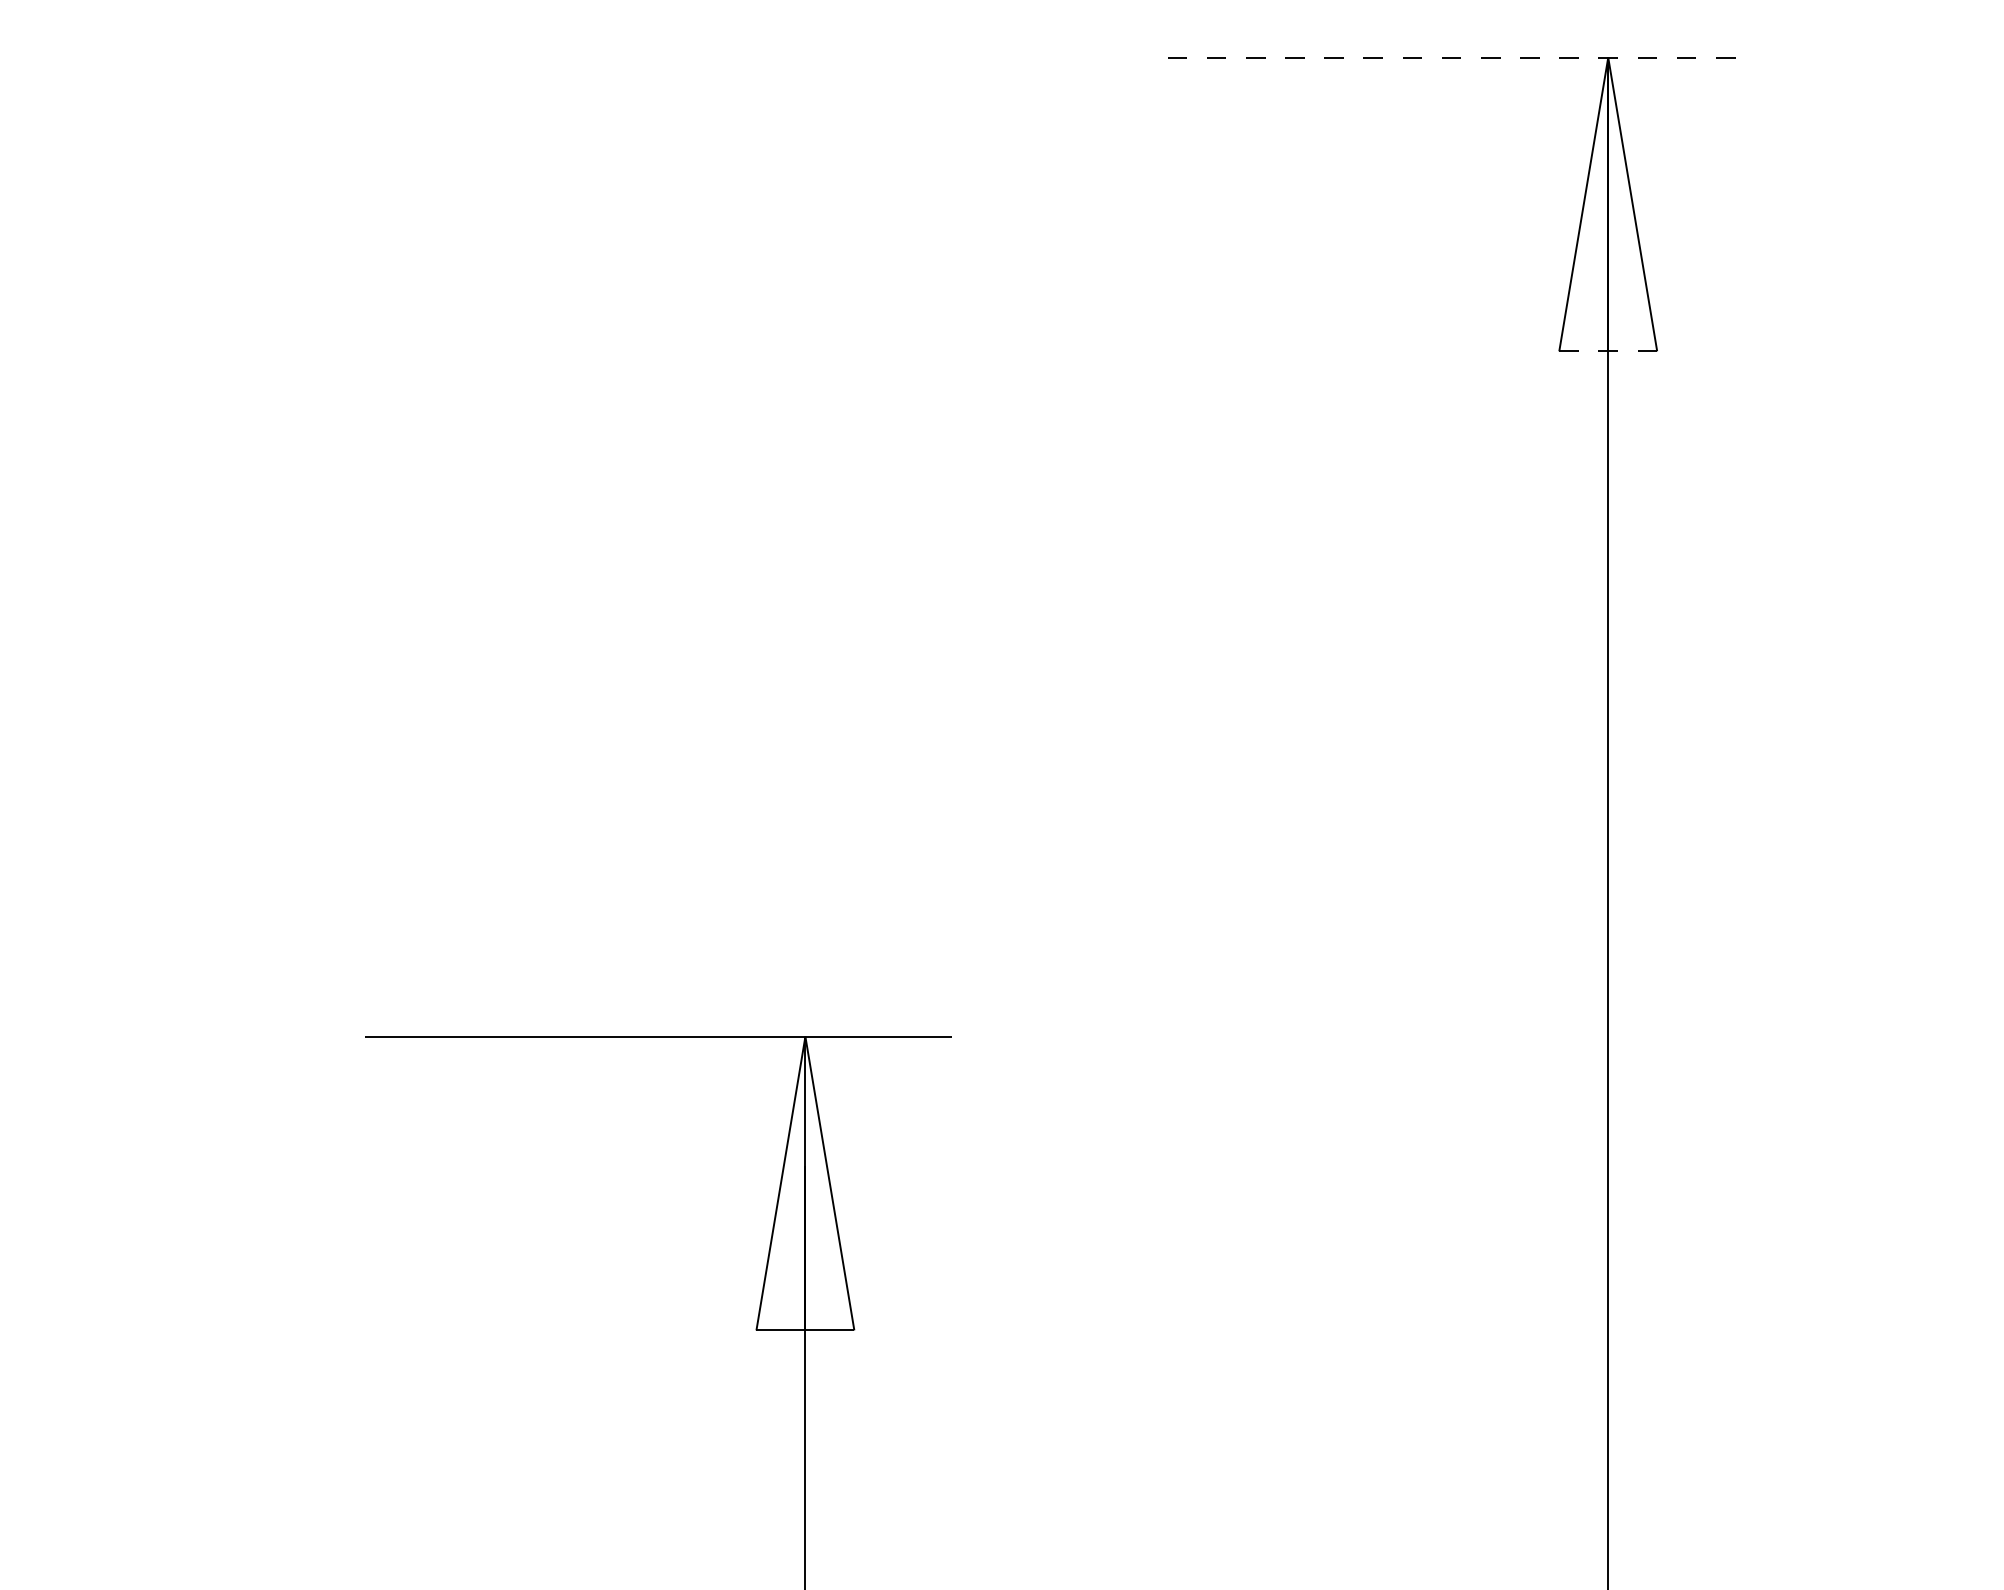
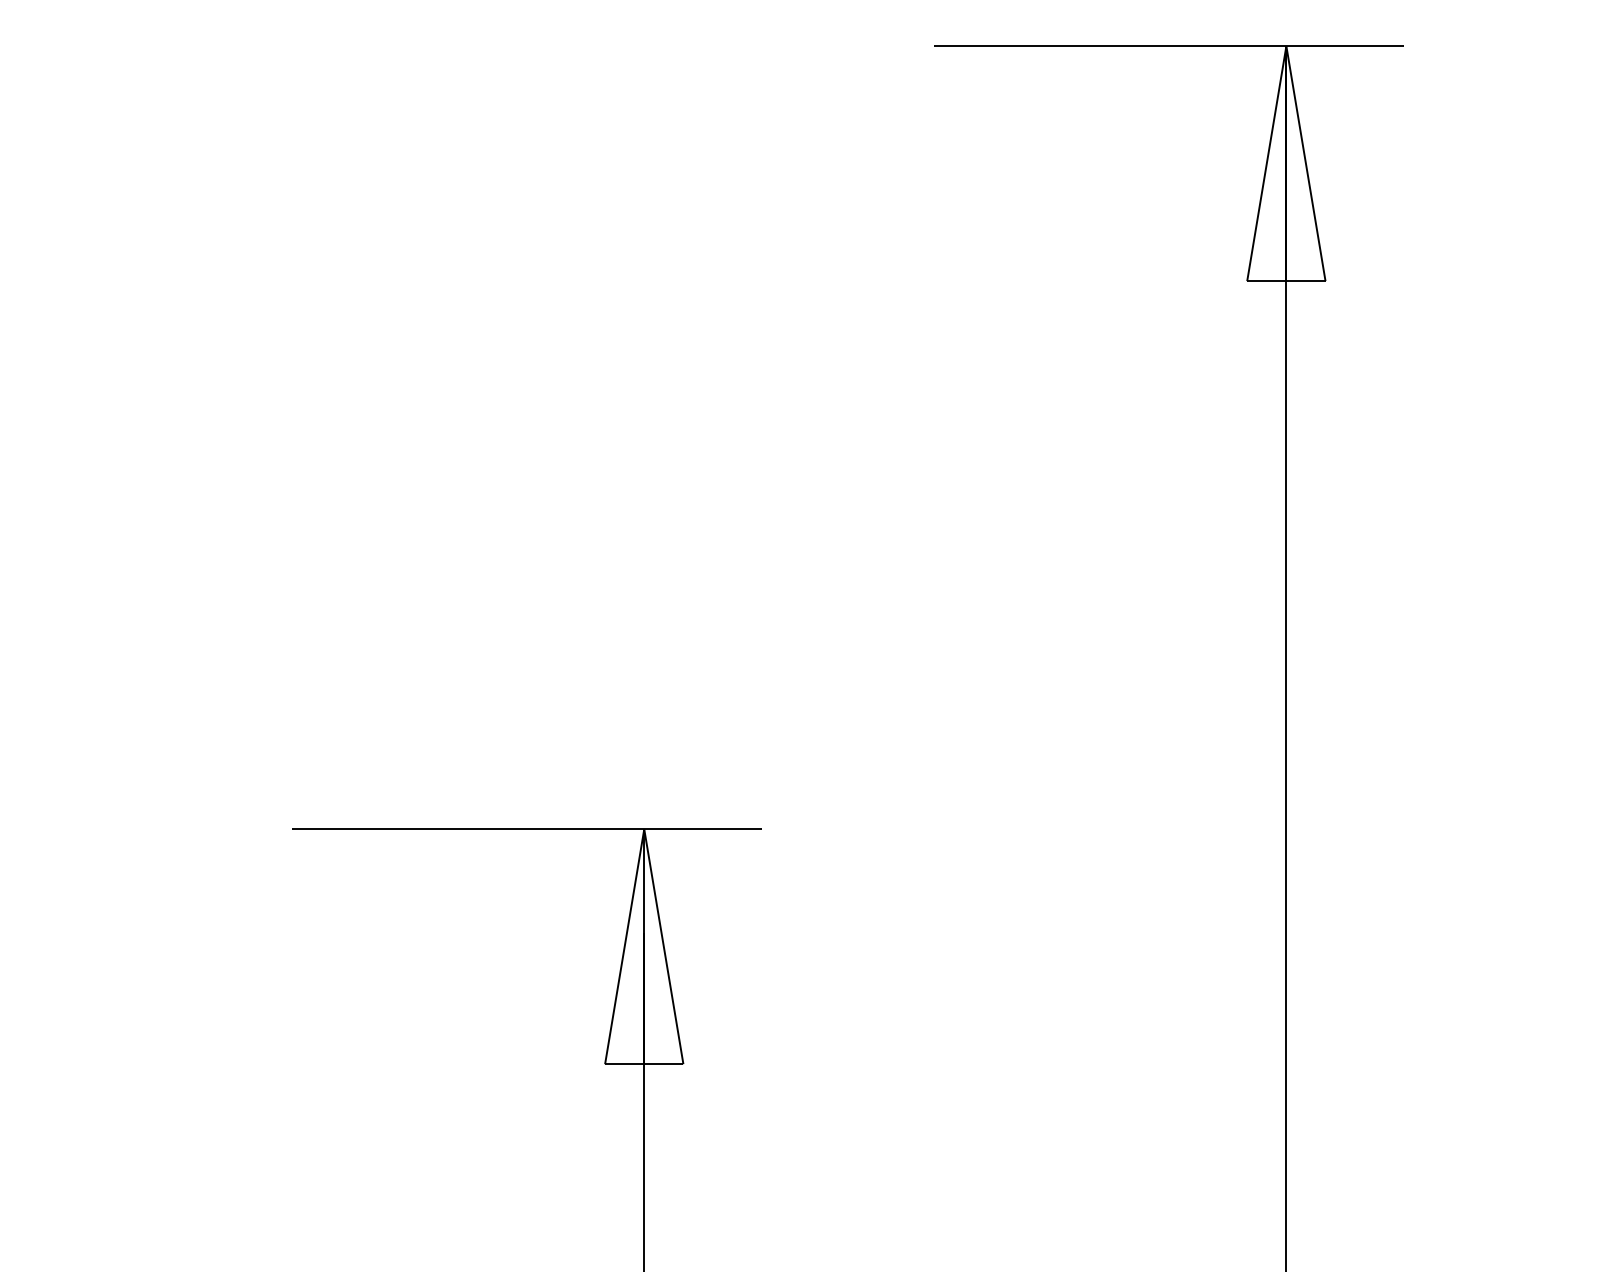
line: (1461, 57) -> (1169, 46), dashed -> solid
line: (1608, 351) -> (1286, 281), dashed -> solid

